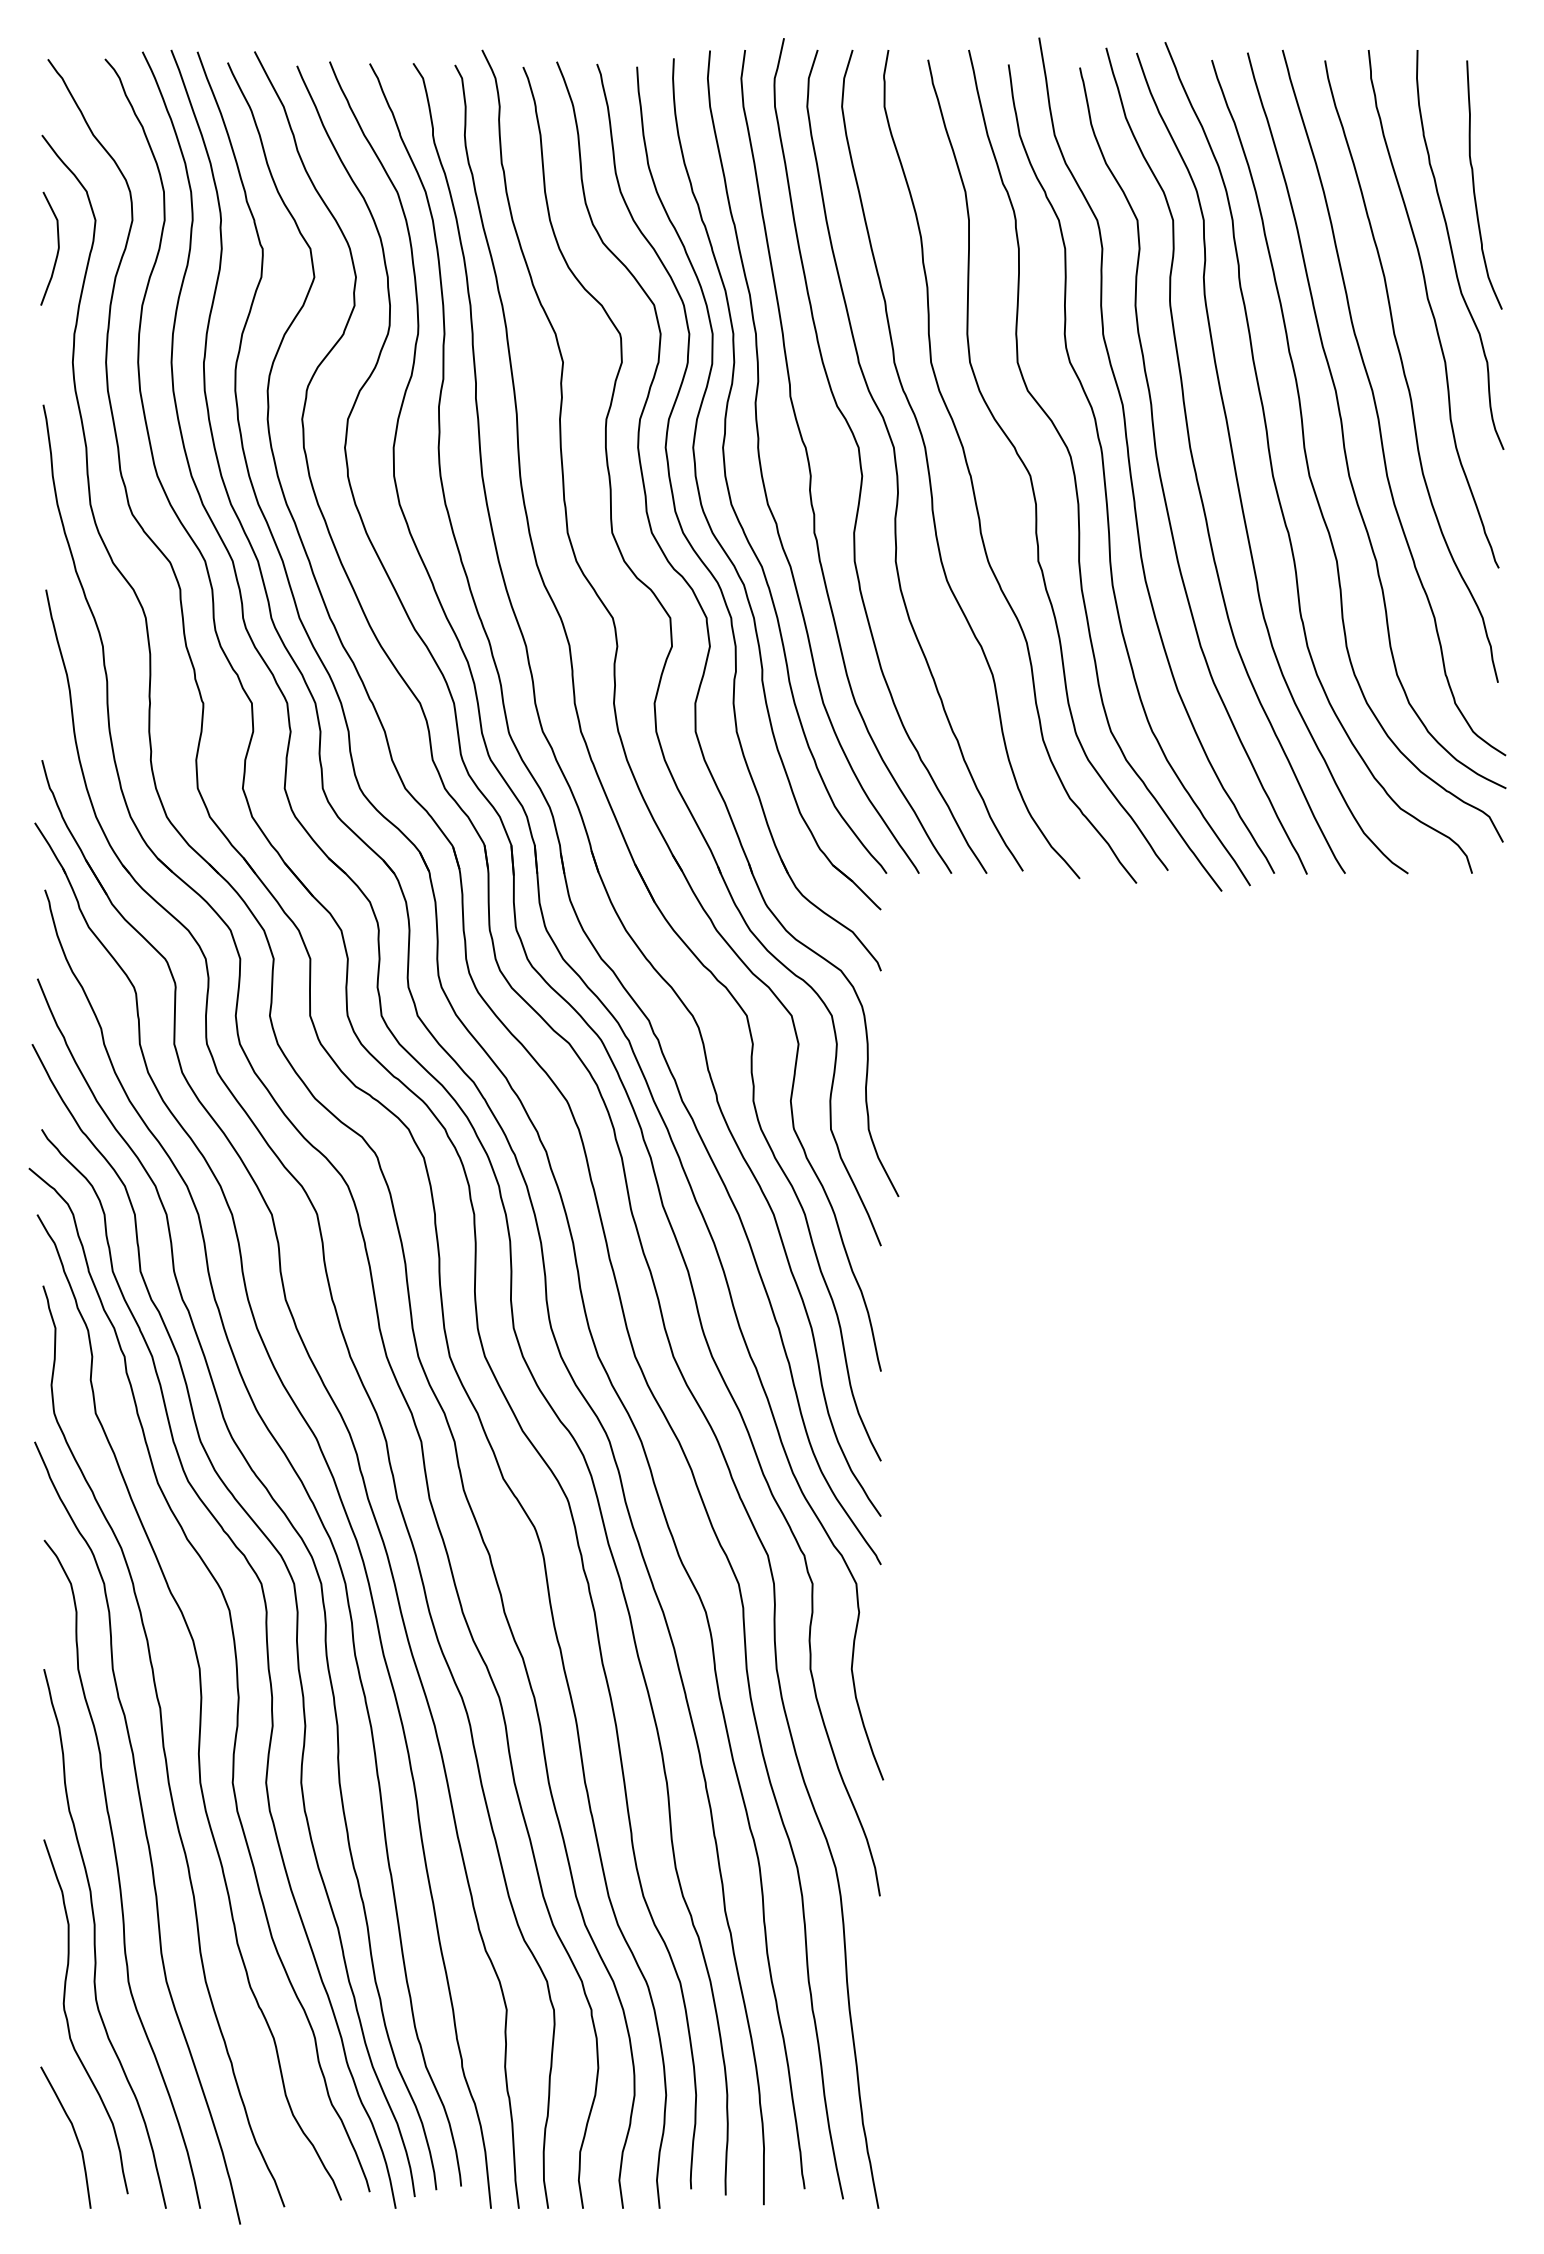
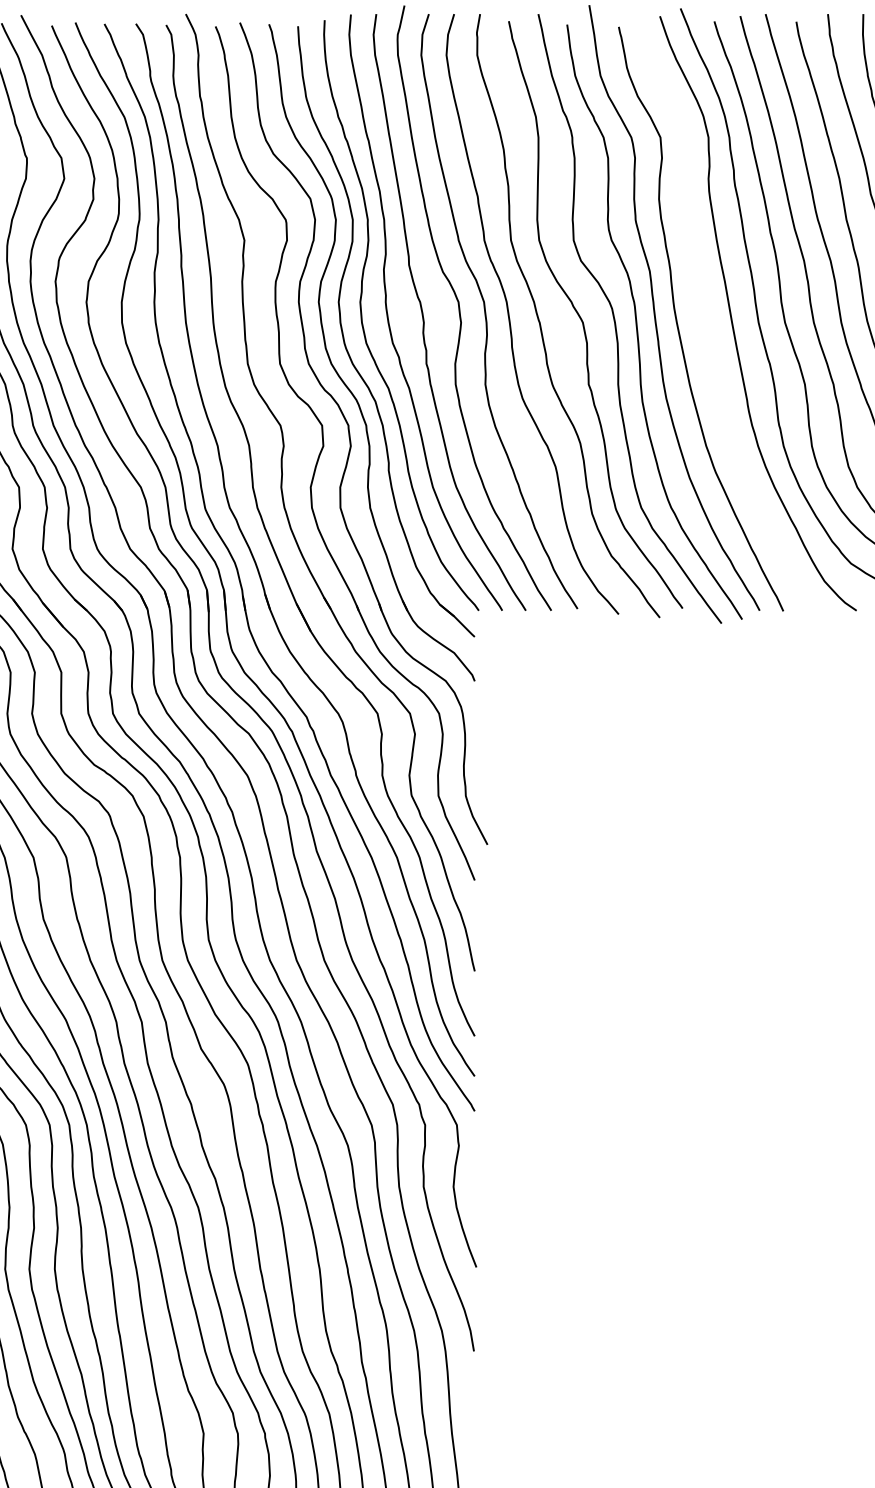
curve: (1195, 466) -> (702, 315), removed

